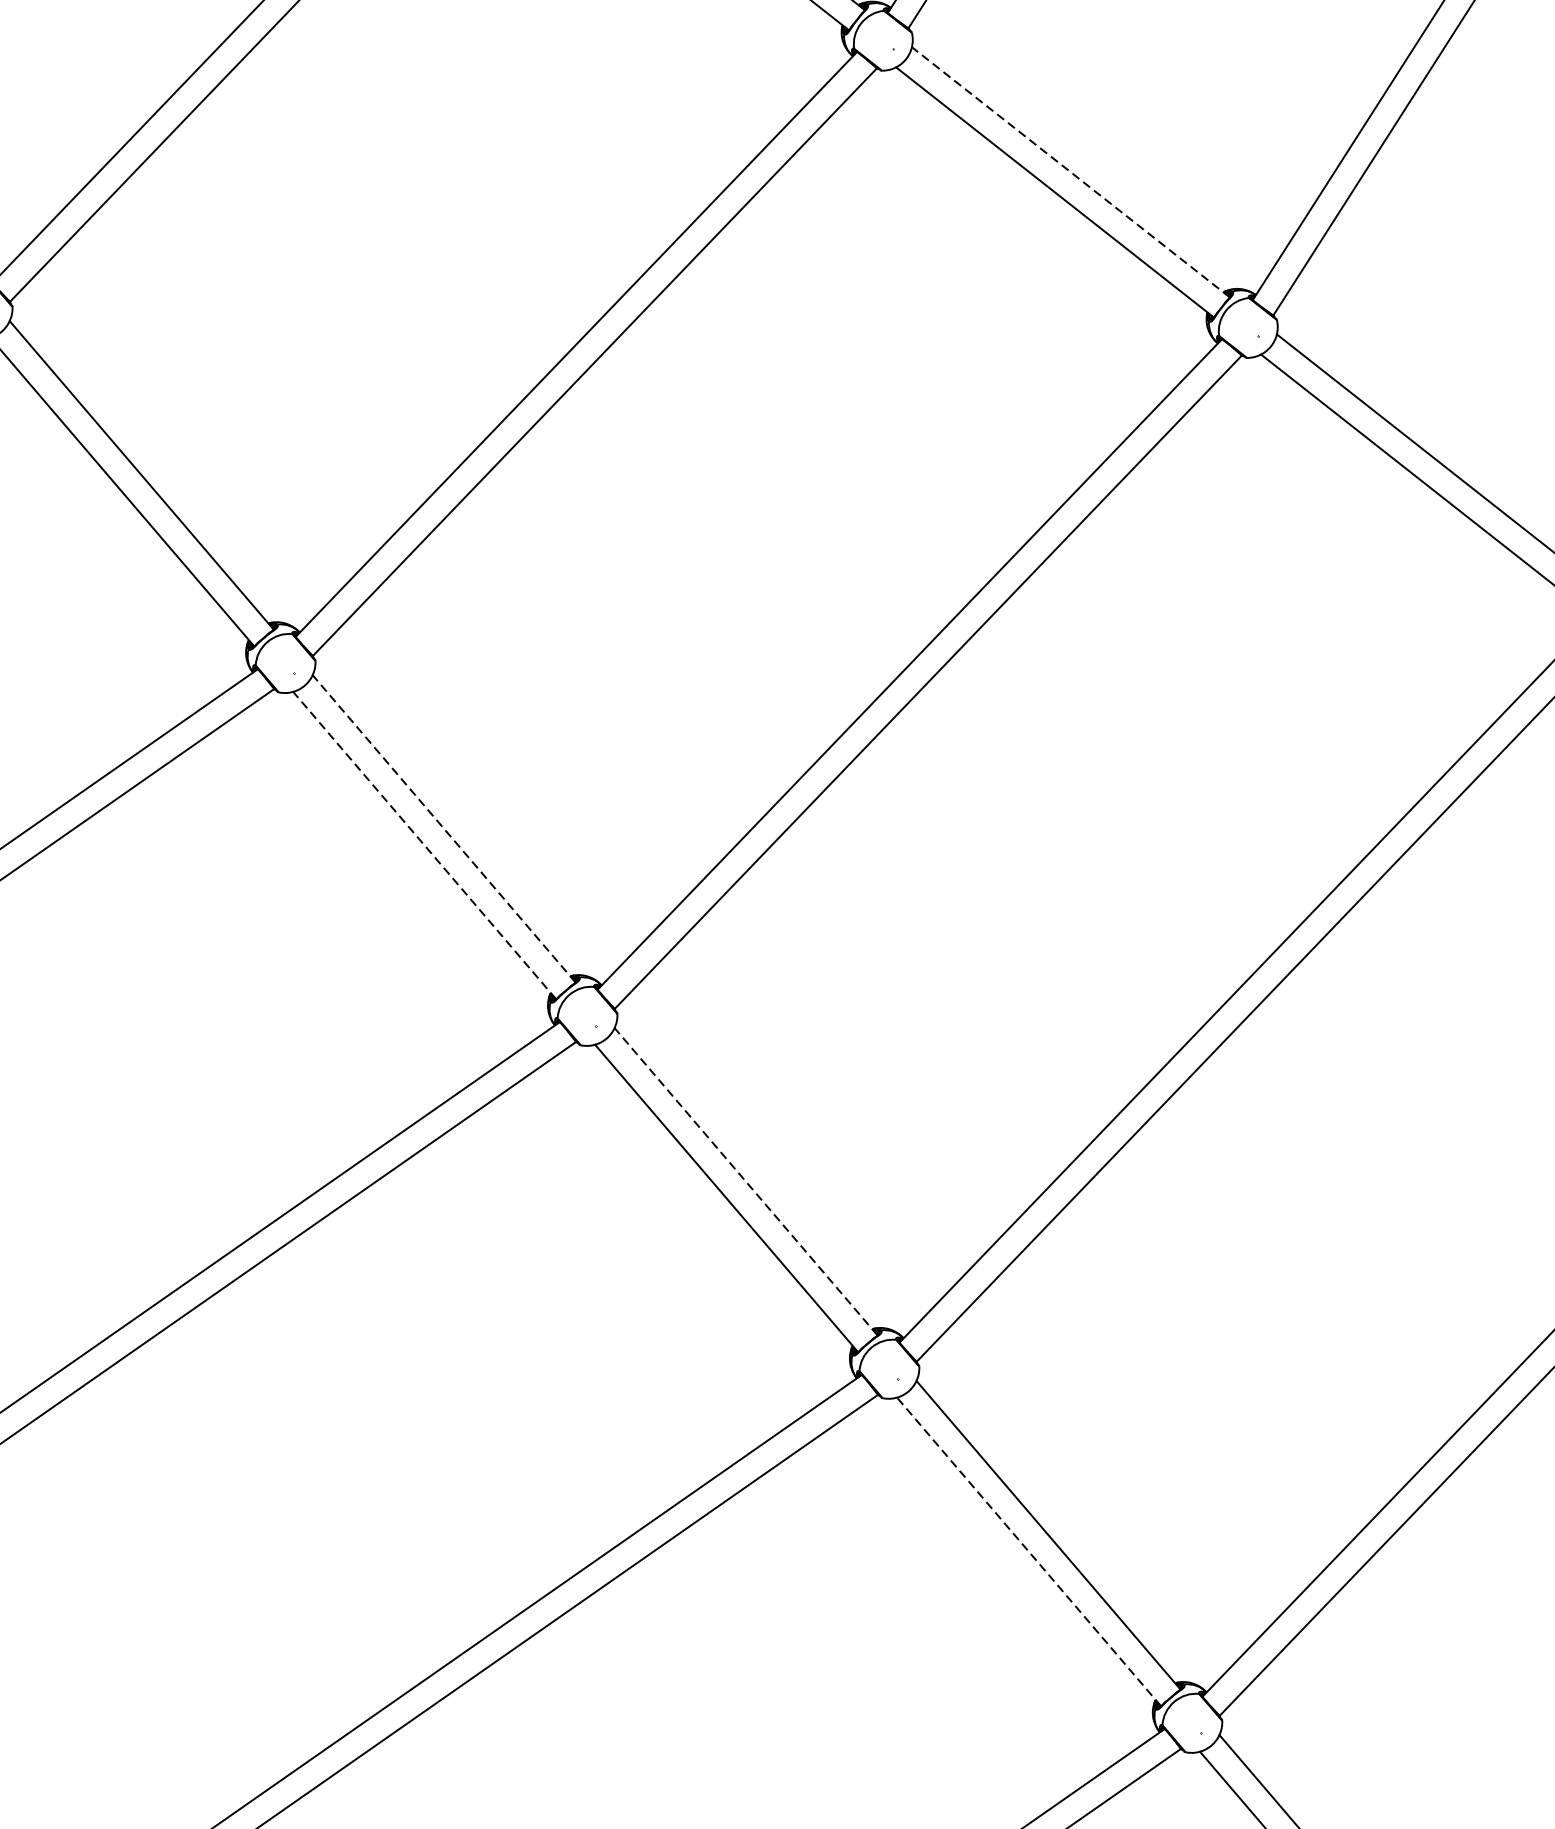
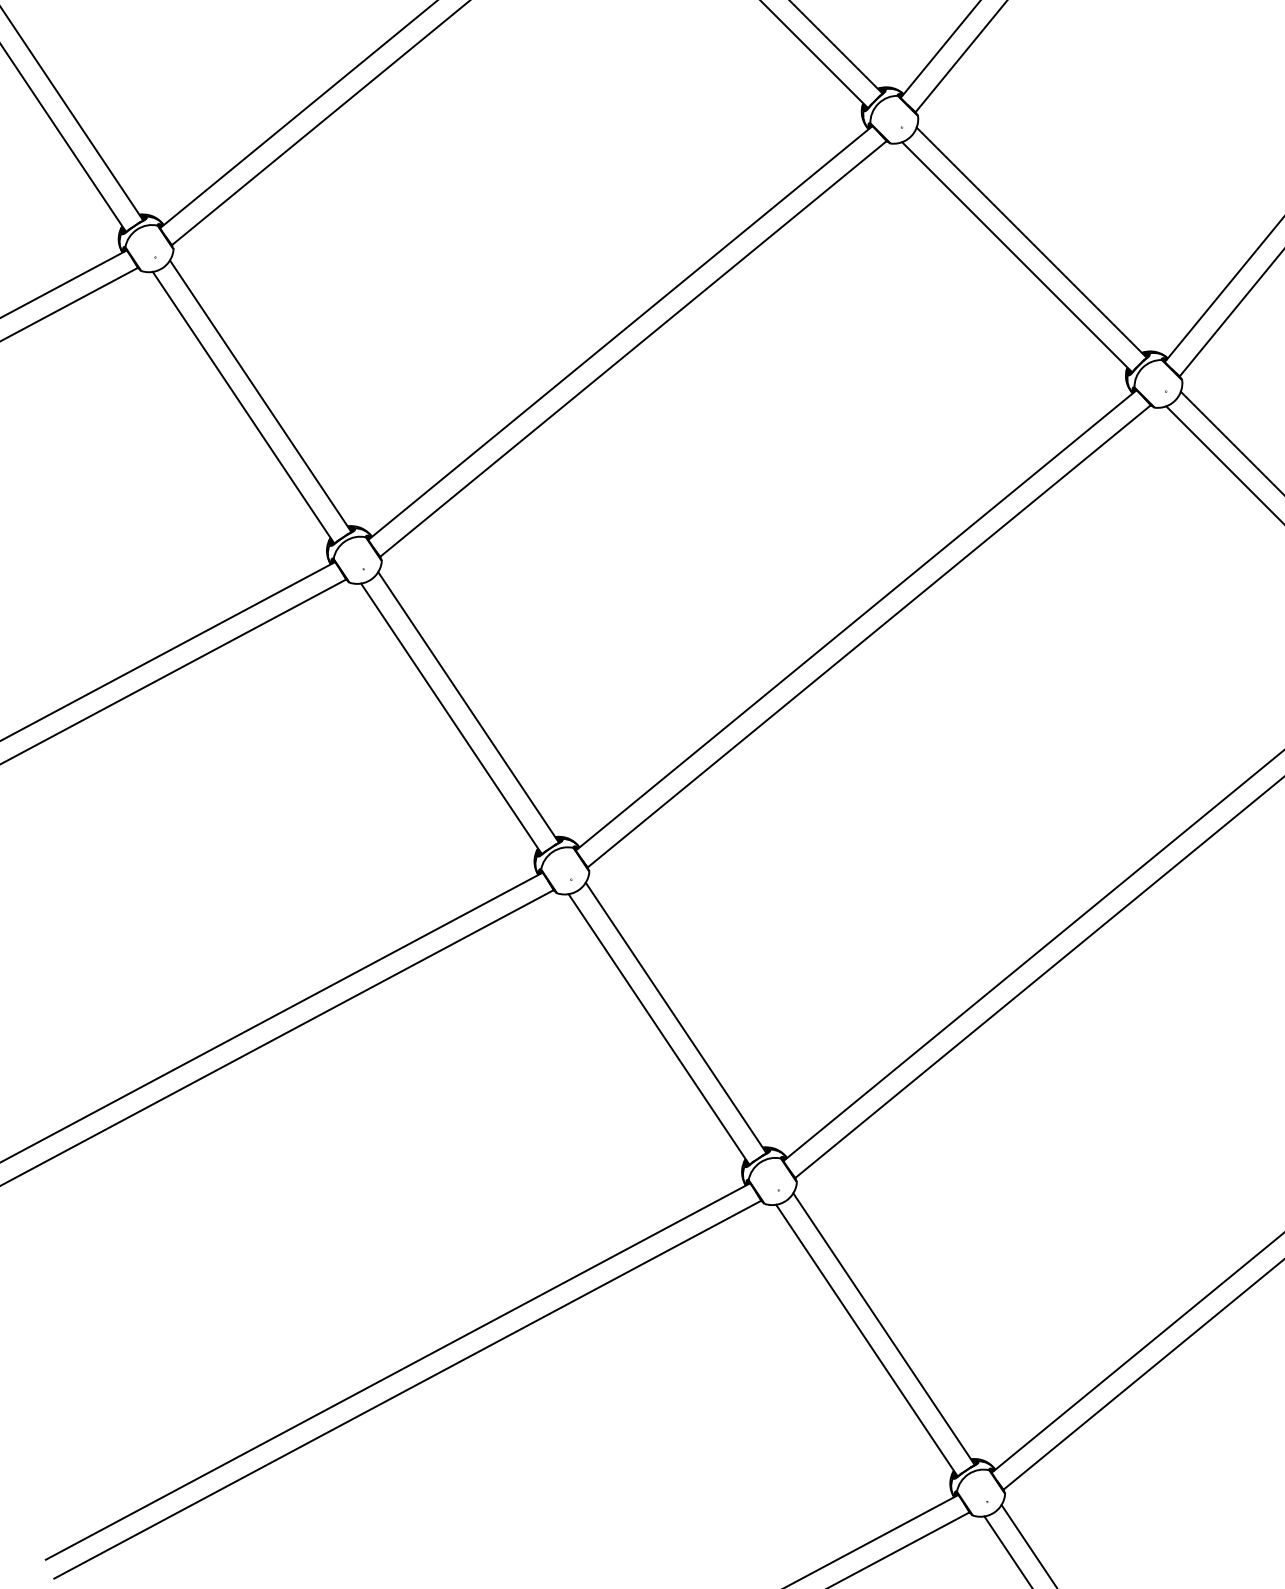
line: (1070, 172) -> (1031, 242), dashed -> solid
line: (444, 829) -> (468, 707), dashed -> solid
line: (424, 845) -> (451, 718), dashed -> solid
line: (746, 1181) -> (676, 1017), dashed -> solid
line: (1028, 1551) -> (866, 1340), dashed -> solid

